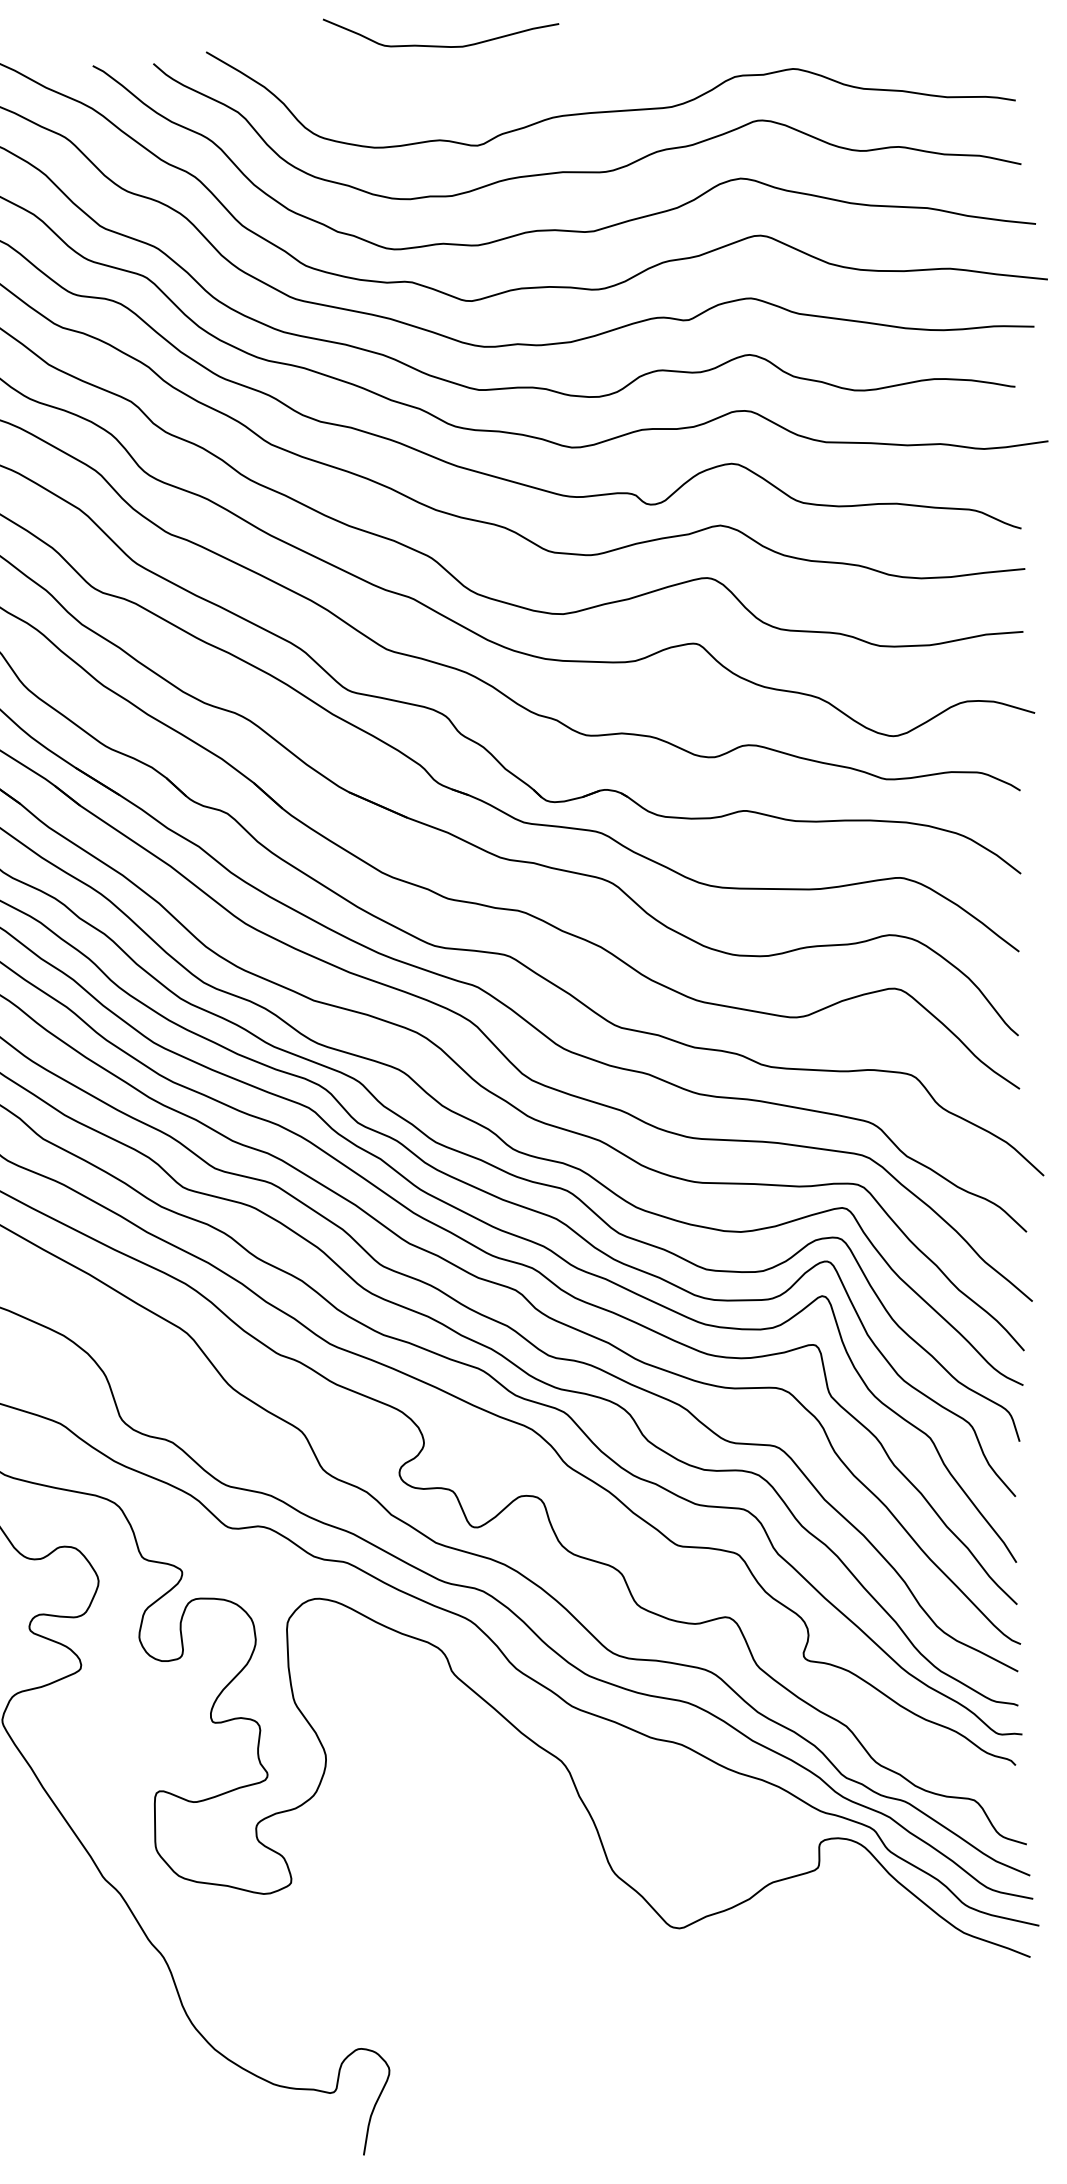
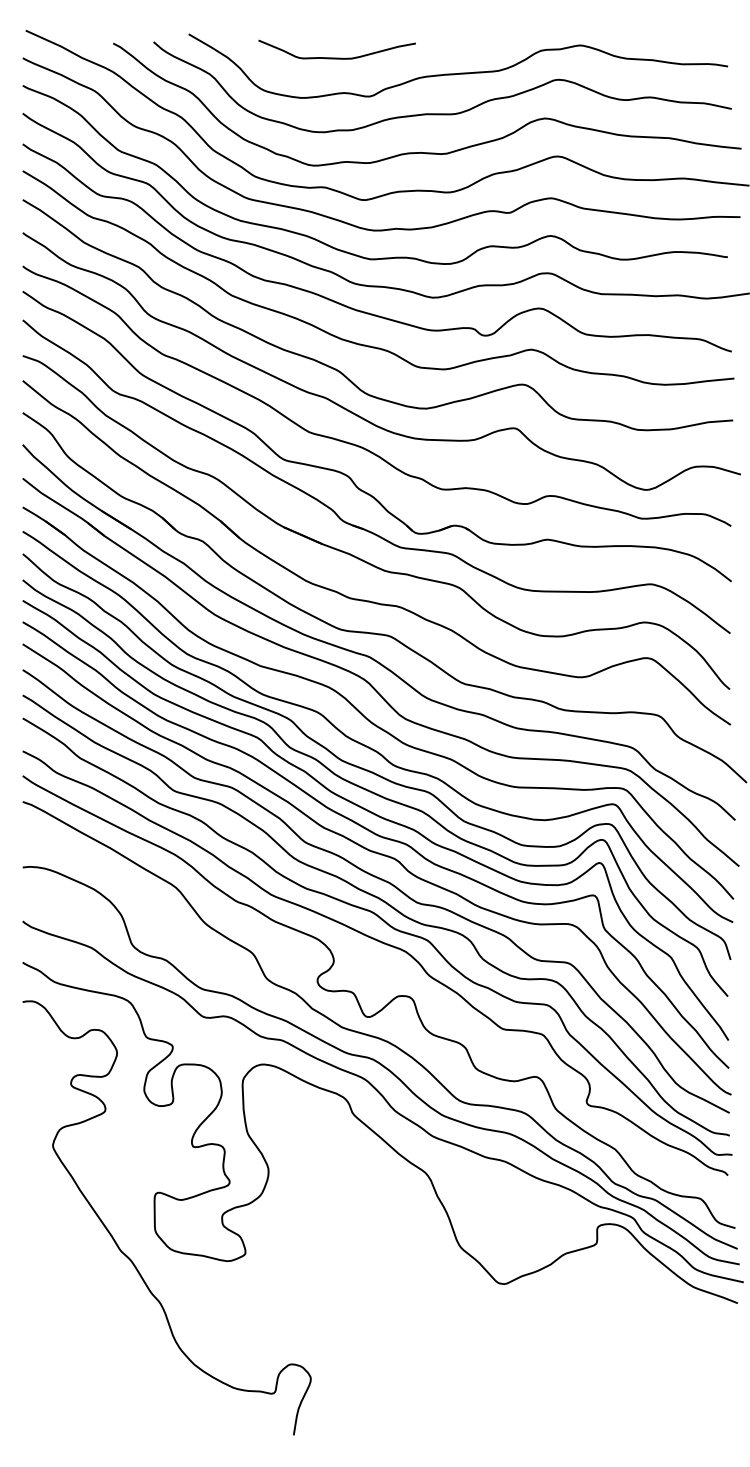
curve: (439, 44) -> (336, 57), moved

